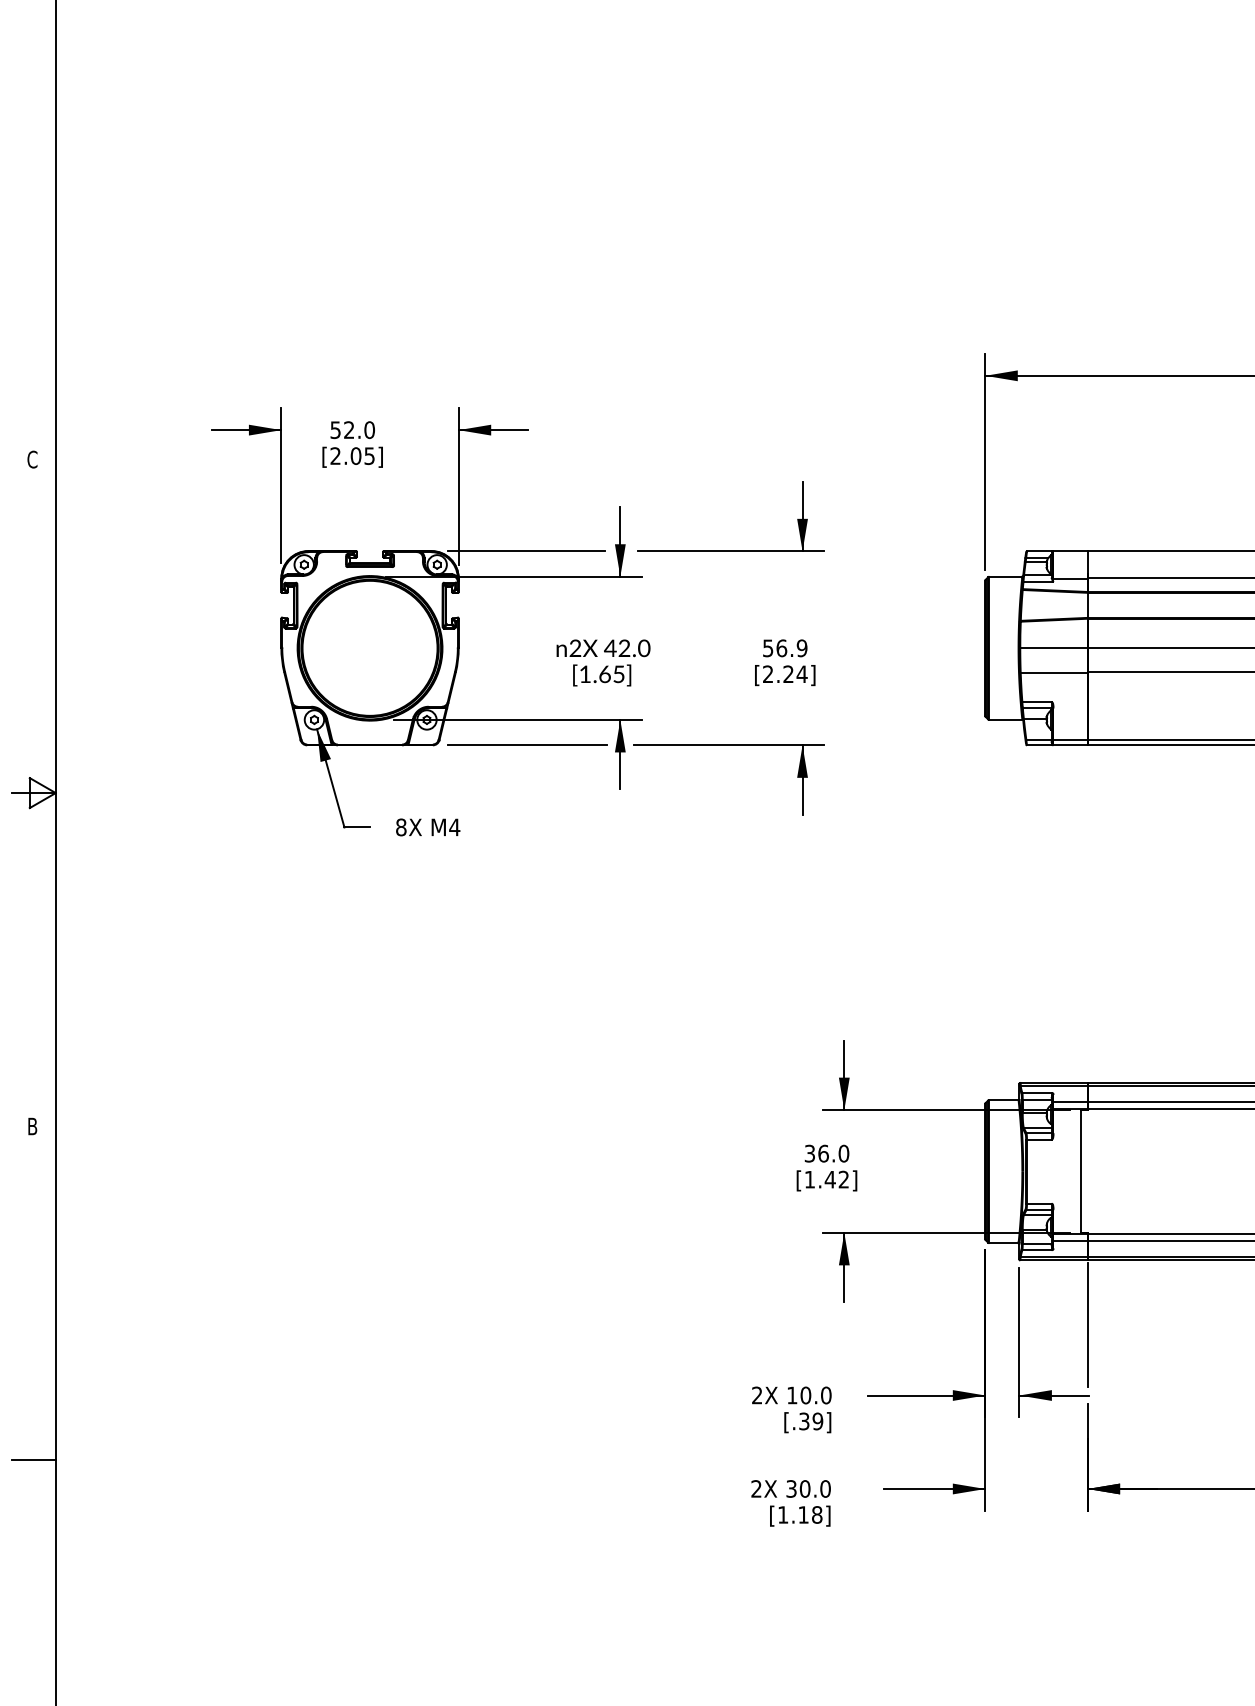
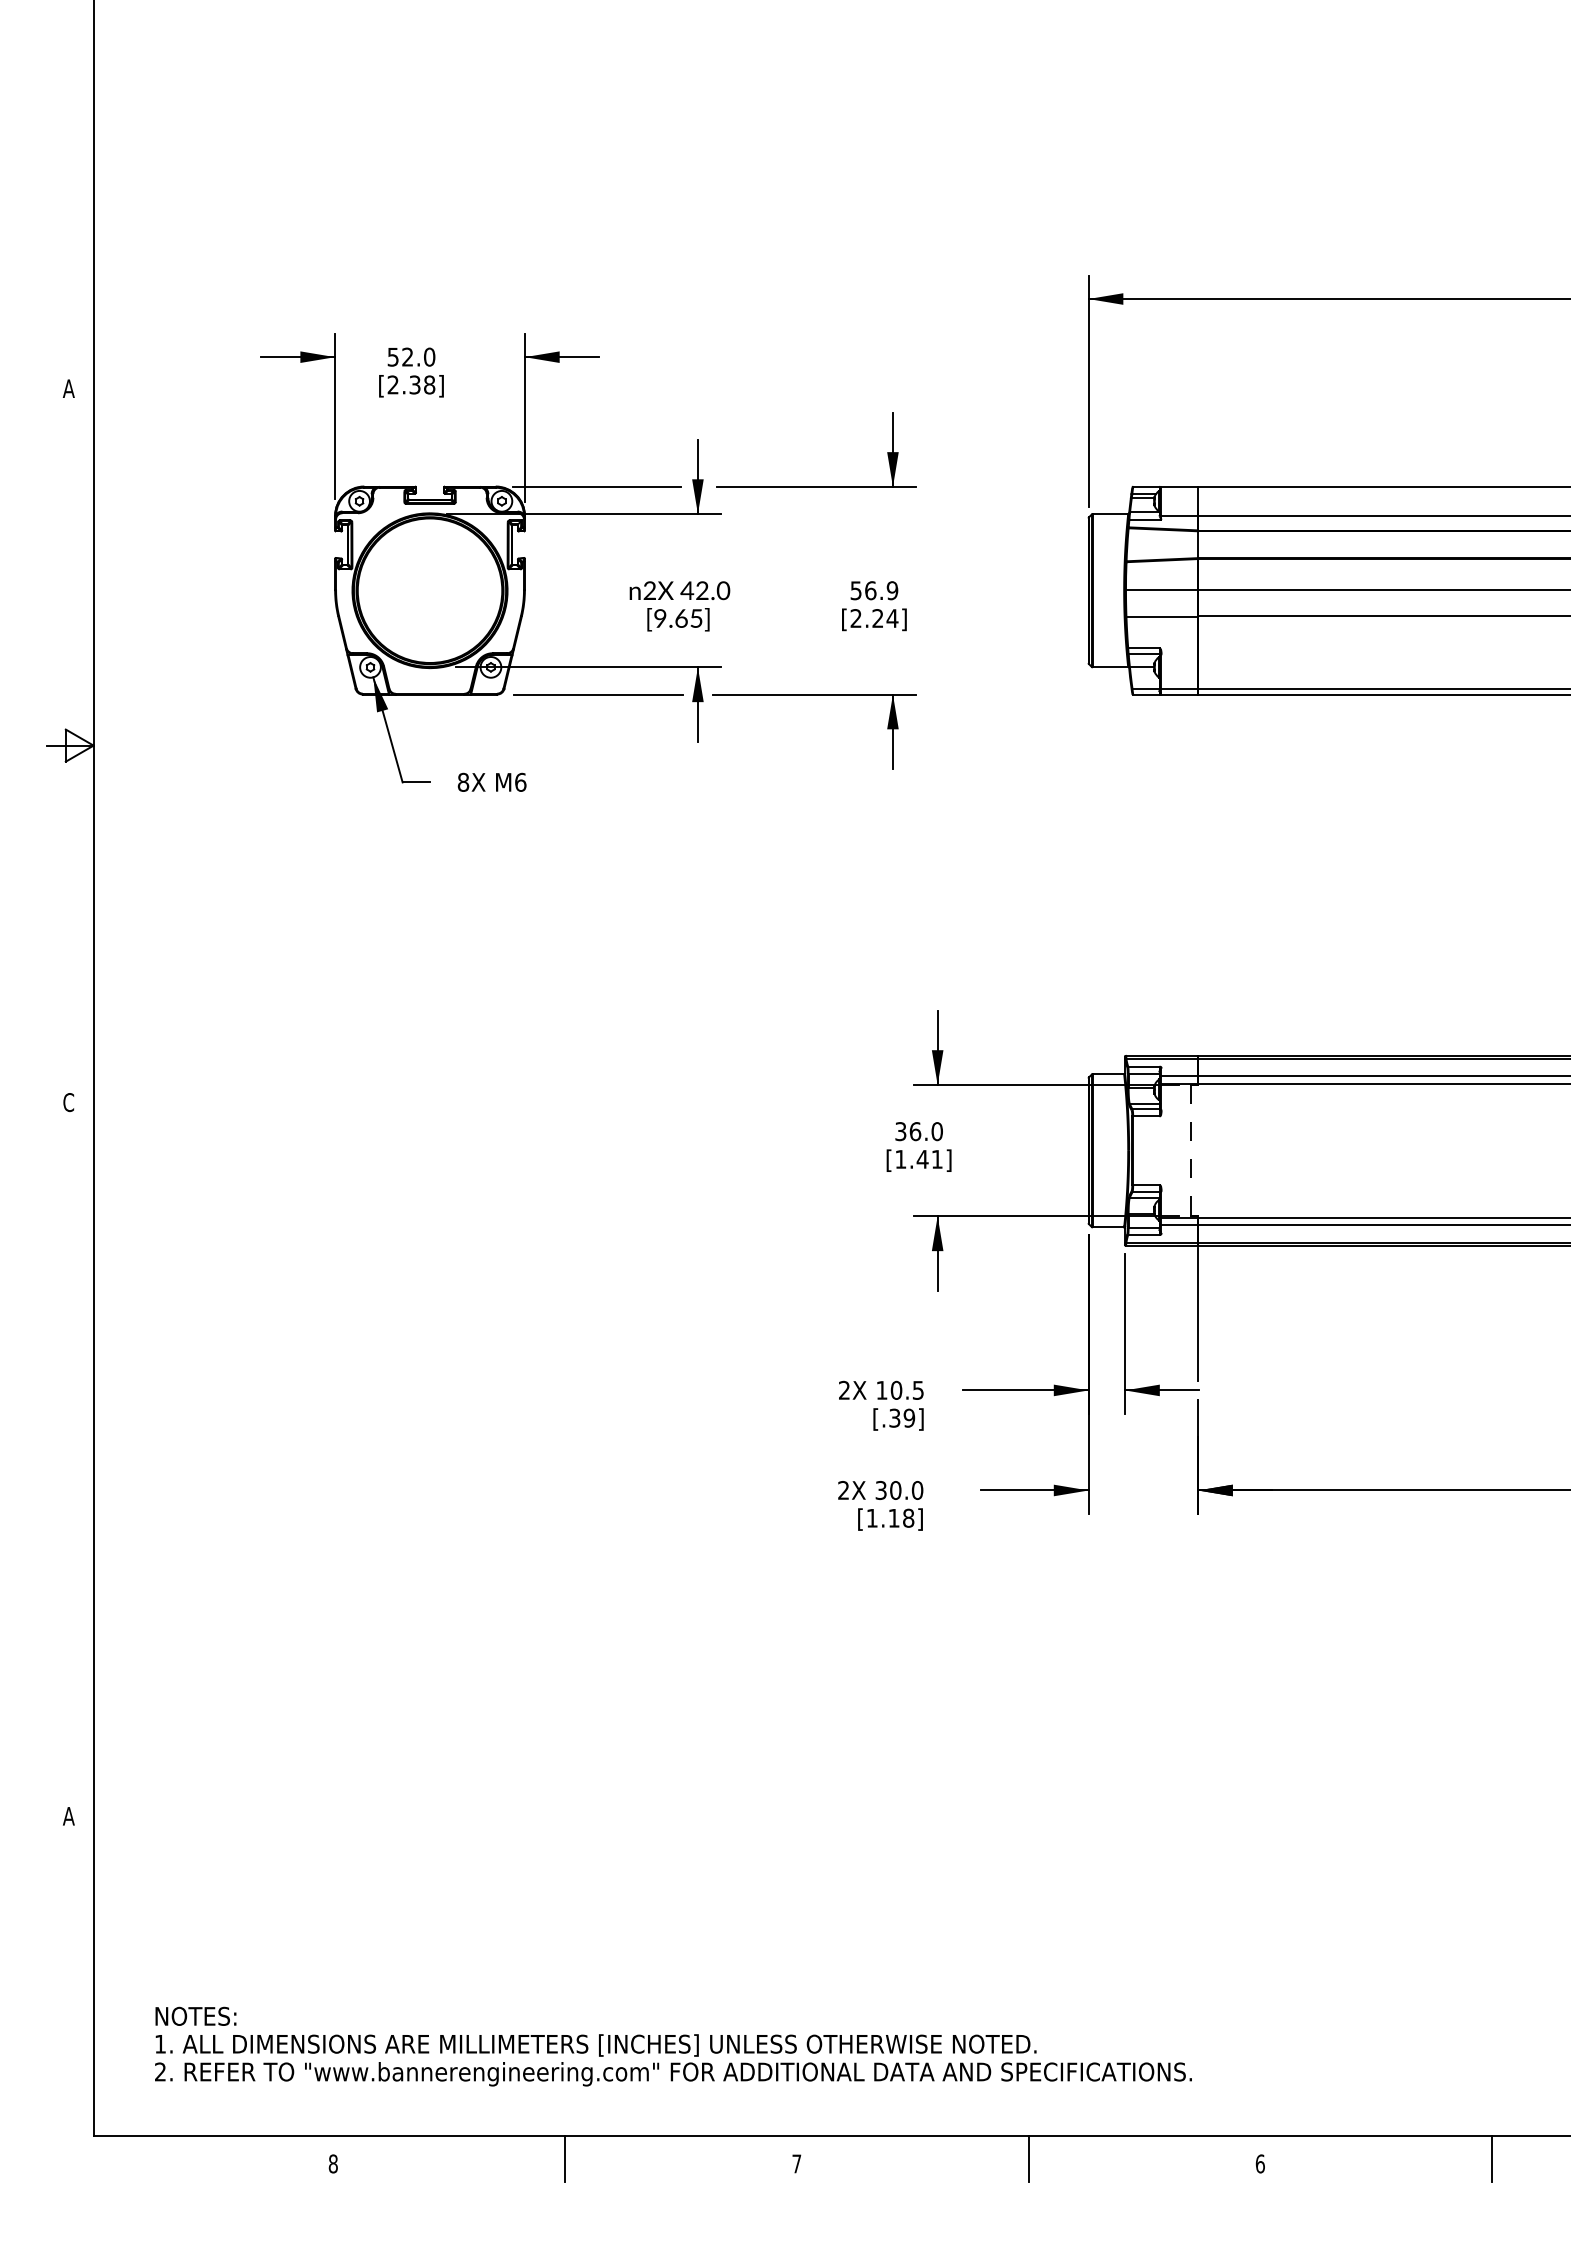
text: (363, 455) -> (422, 384), [2.05] -> [2.38]
text: (32, 459) -> (68, 388), C -> A
text: (585, 674) -> (660, 618), [1.65] -> [9.65]
text: (454, 826) -> (520, 781), M4 -> M6
text: (32, 1126) -> (68, 1102), B -> C
line: (1080, 1171) -> (1190, 1150), solid -> dashed
text: (843, 1178) -> (936, 1158), [1.42] -> [1.41]
text: (826, 1394) -> (918, 1389), 10.0 -> 10.5
line: (34, 1460) -> (70, 1459), removed

